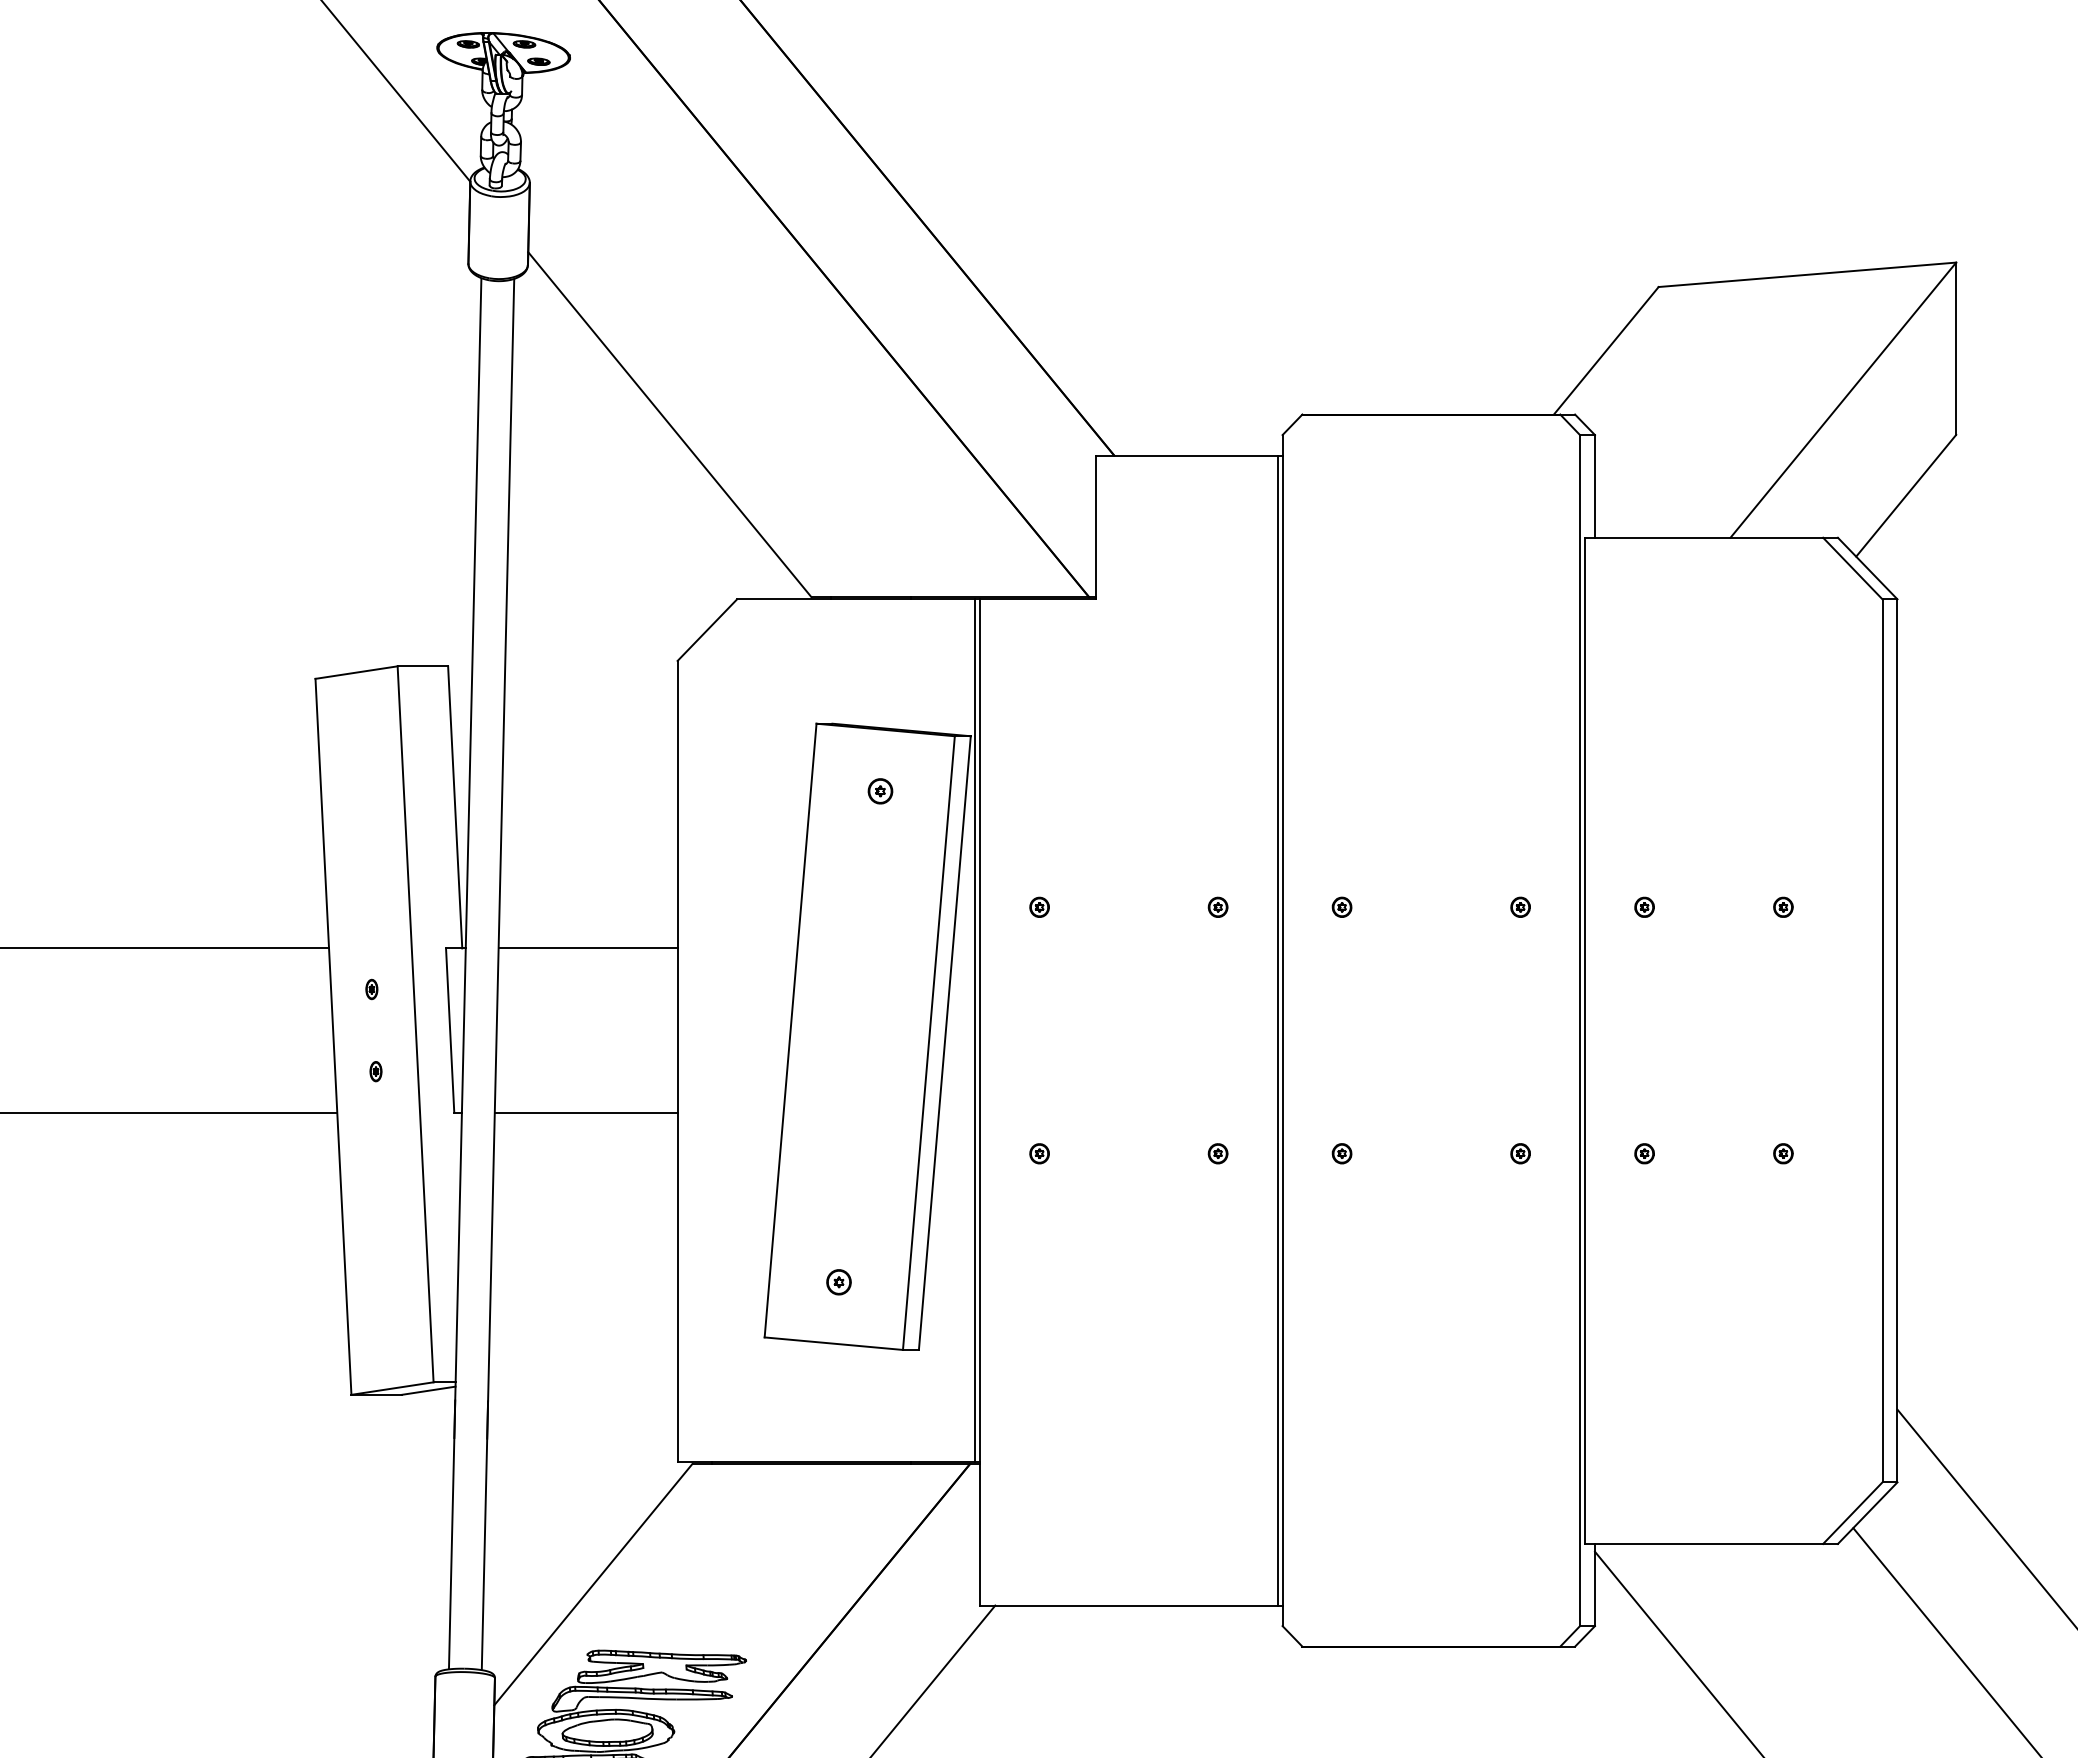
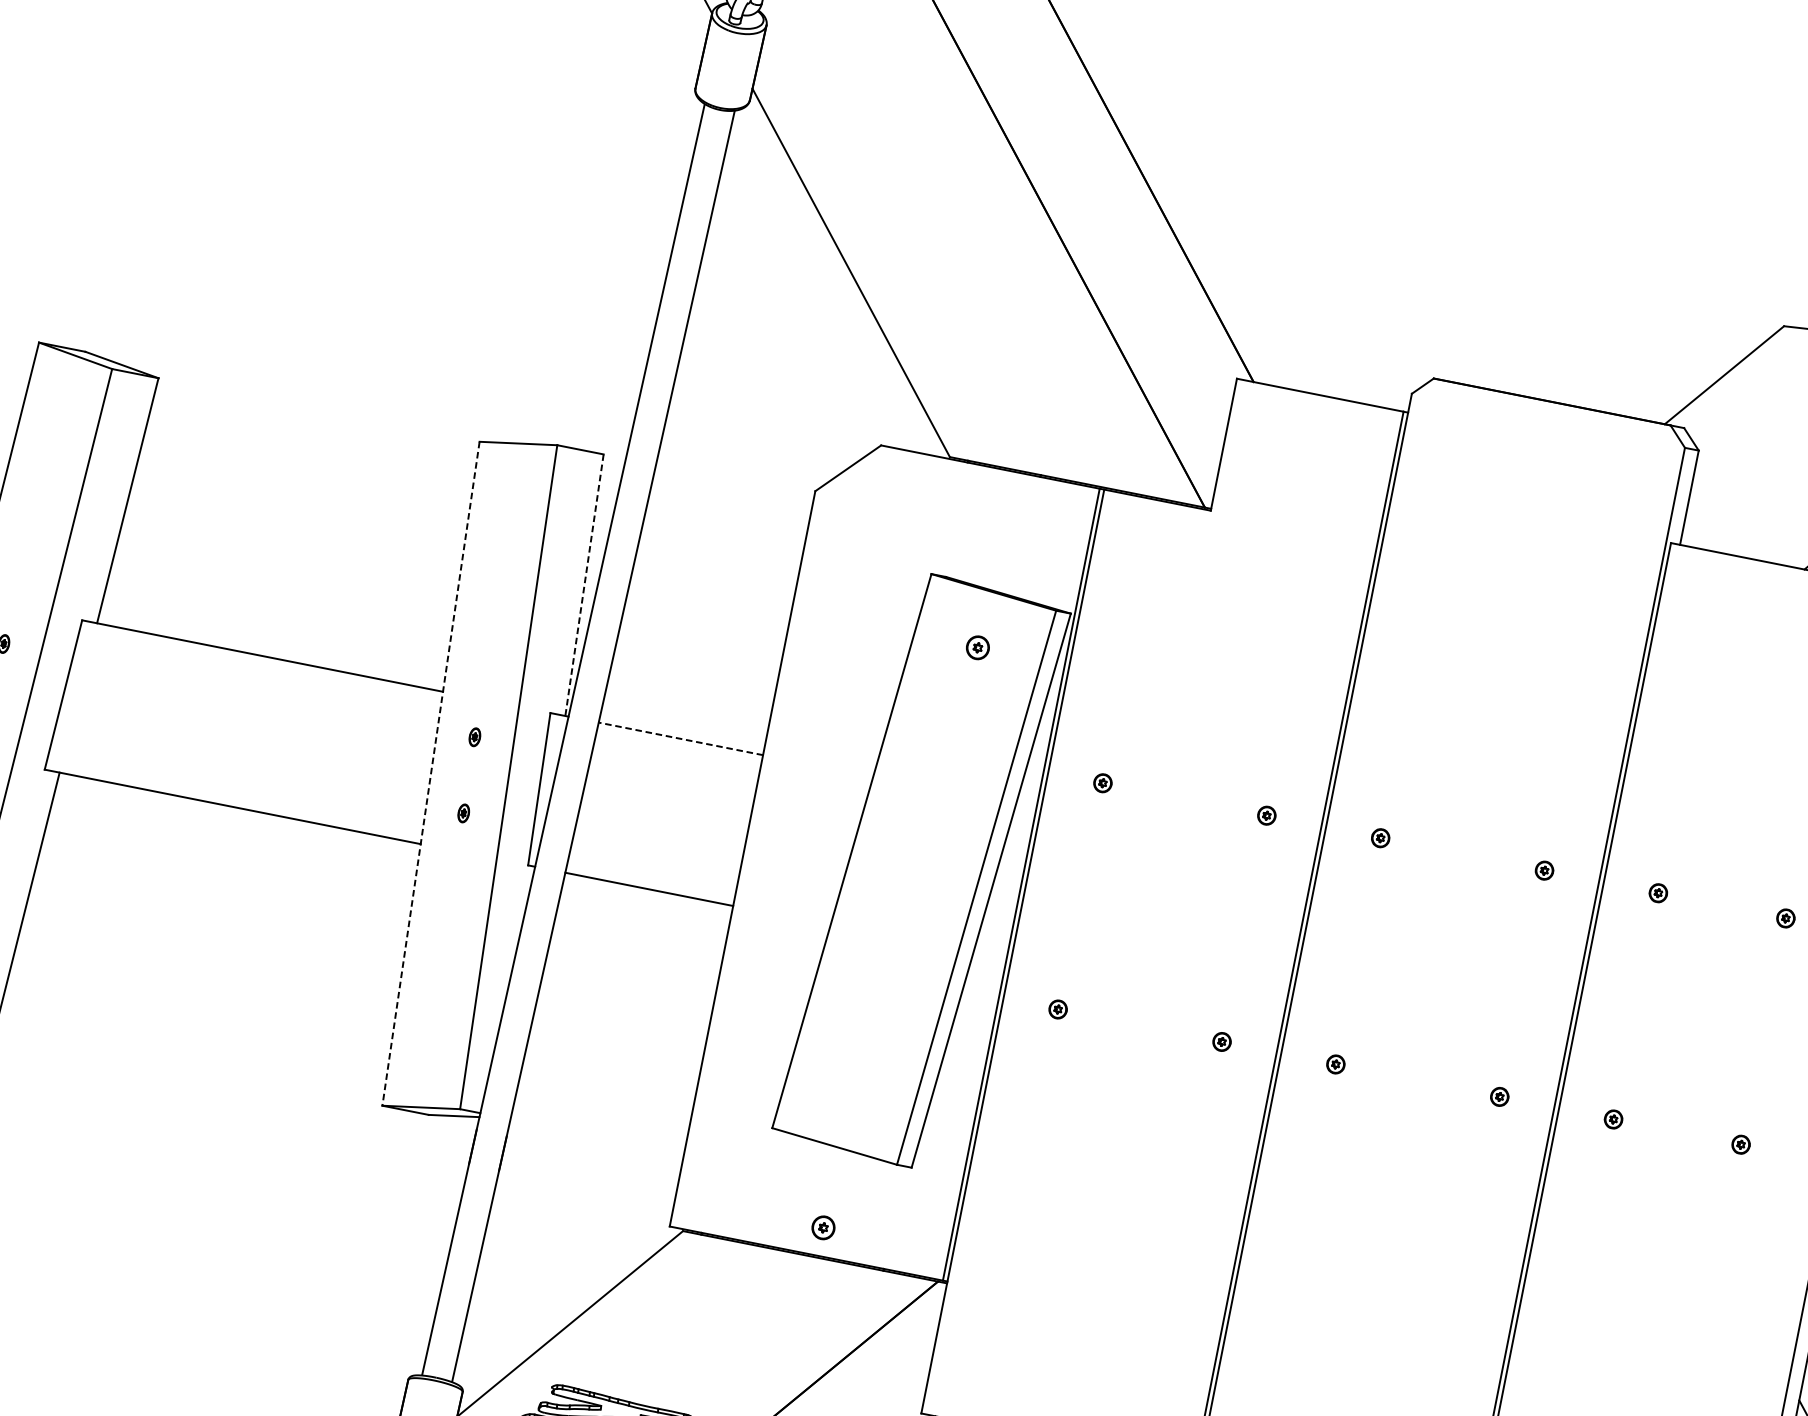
line: (455, 807) -> (584, 585), solid -> dashed
line: (587, 948) -> (680, 738), solid -> dashed
line: (333, 1037) -> (430, 774), solid -> dashed
part: (838, 1282) -> (822, 1227), moved

